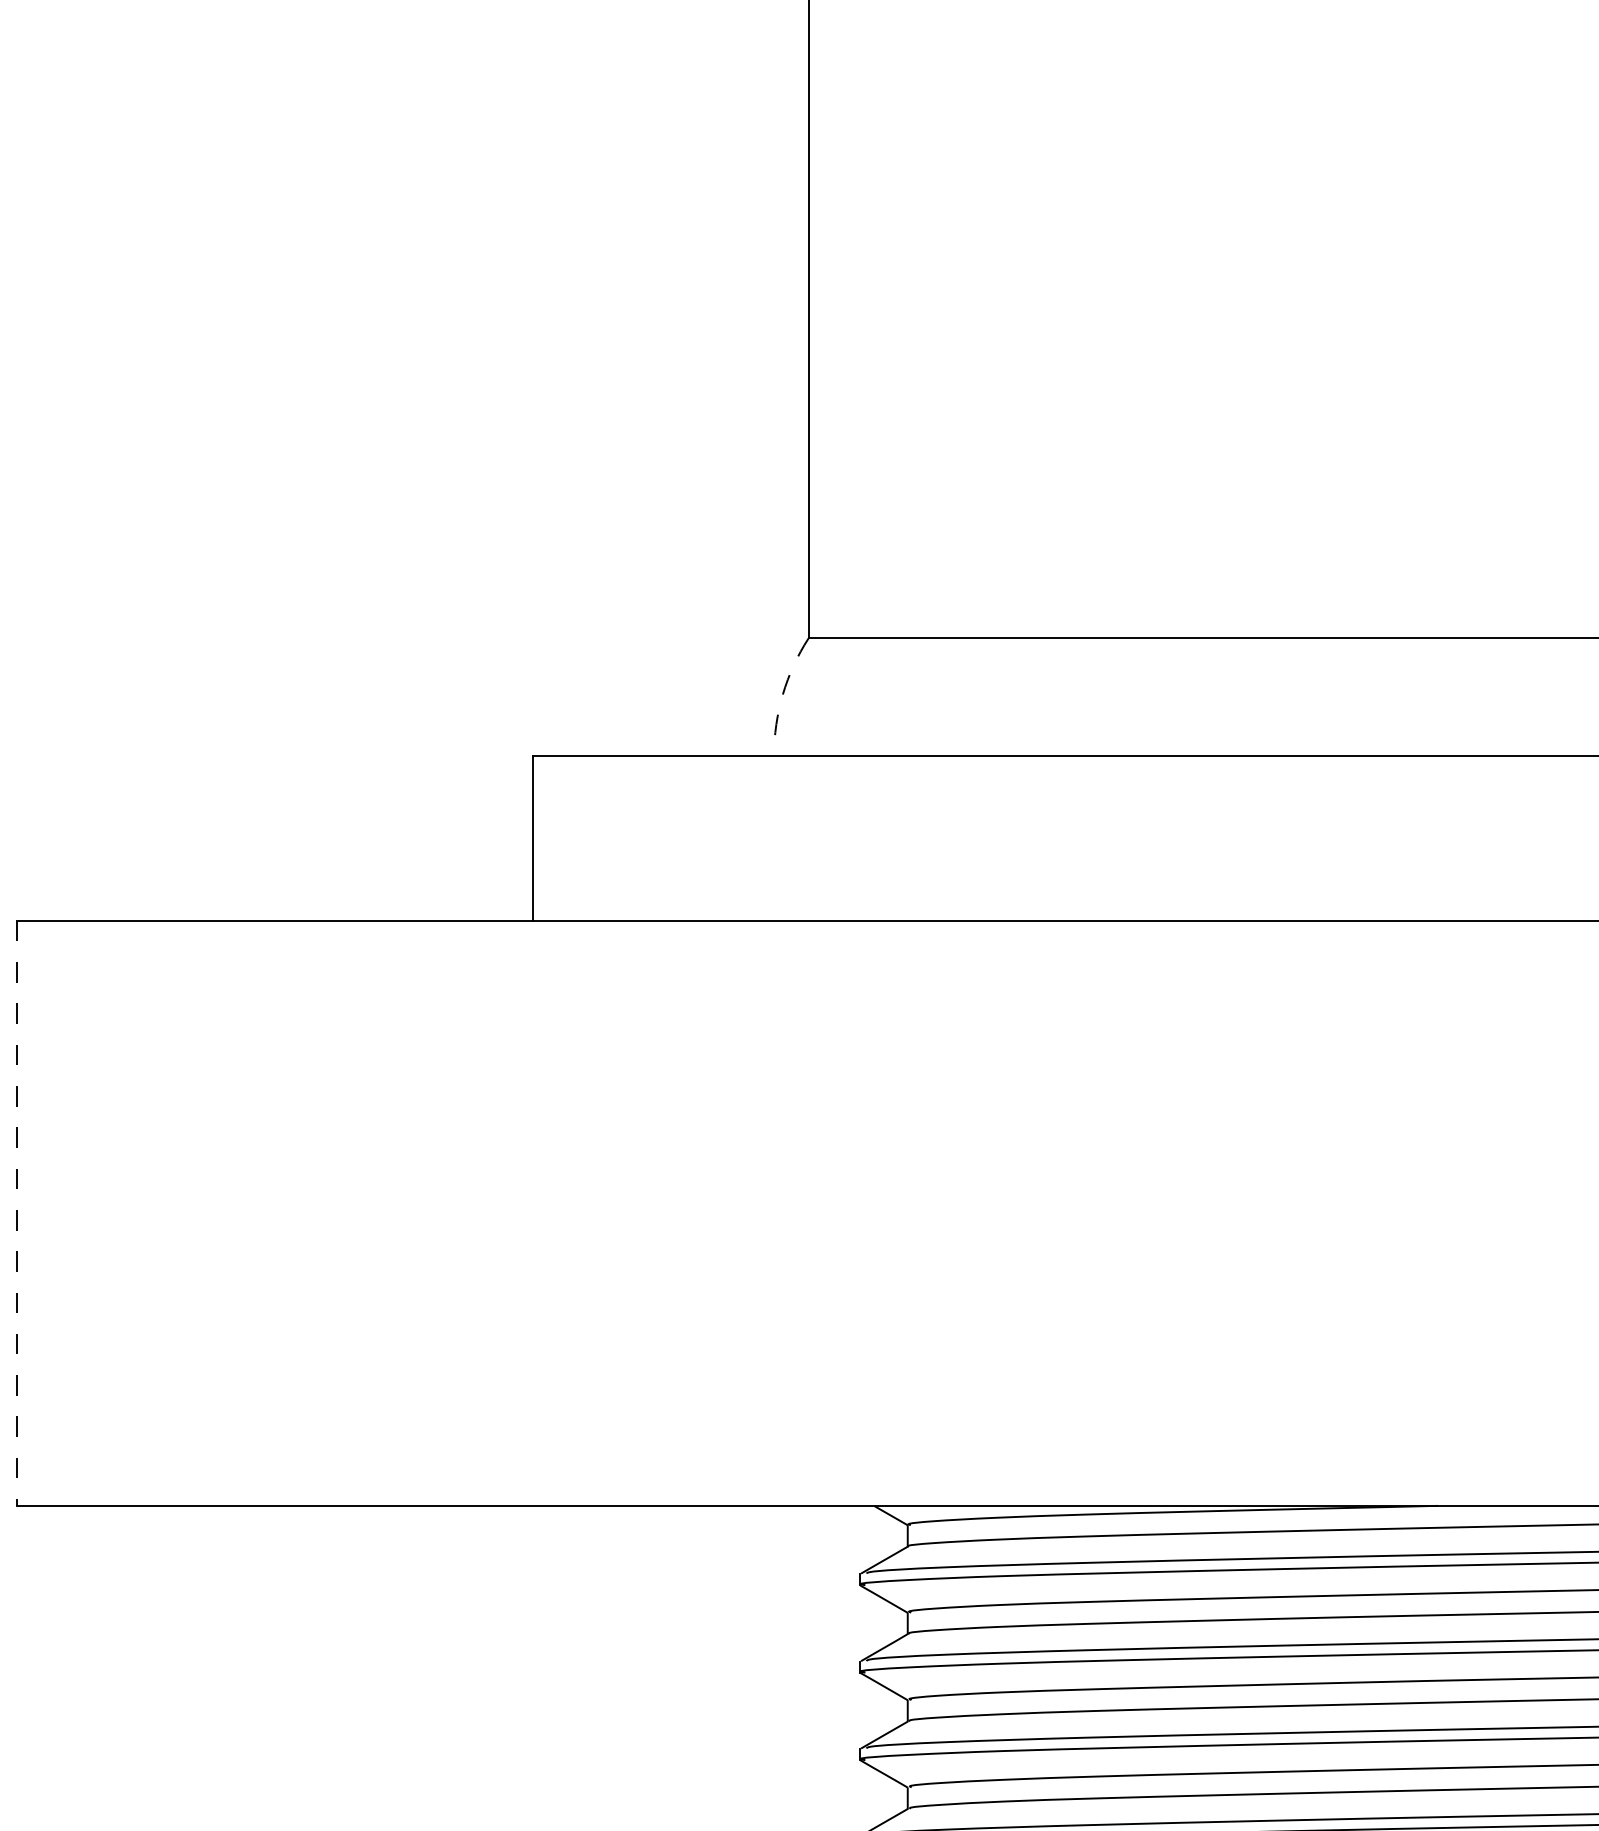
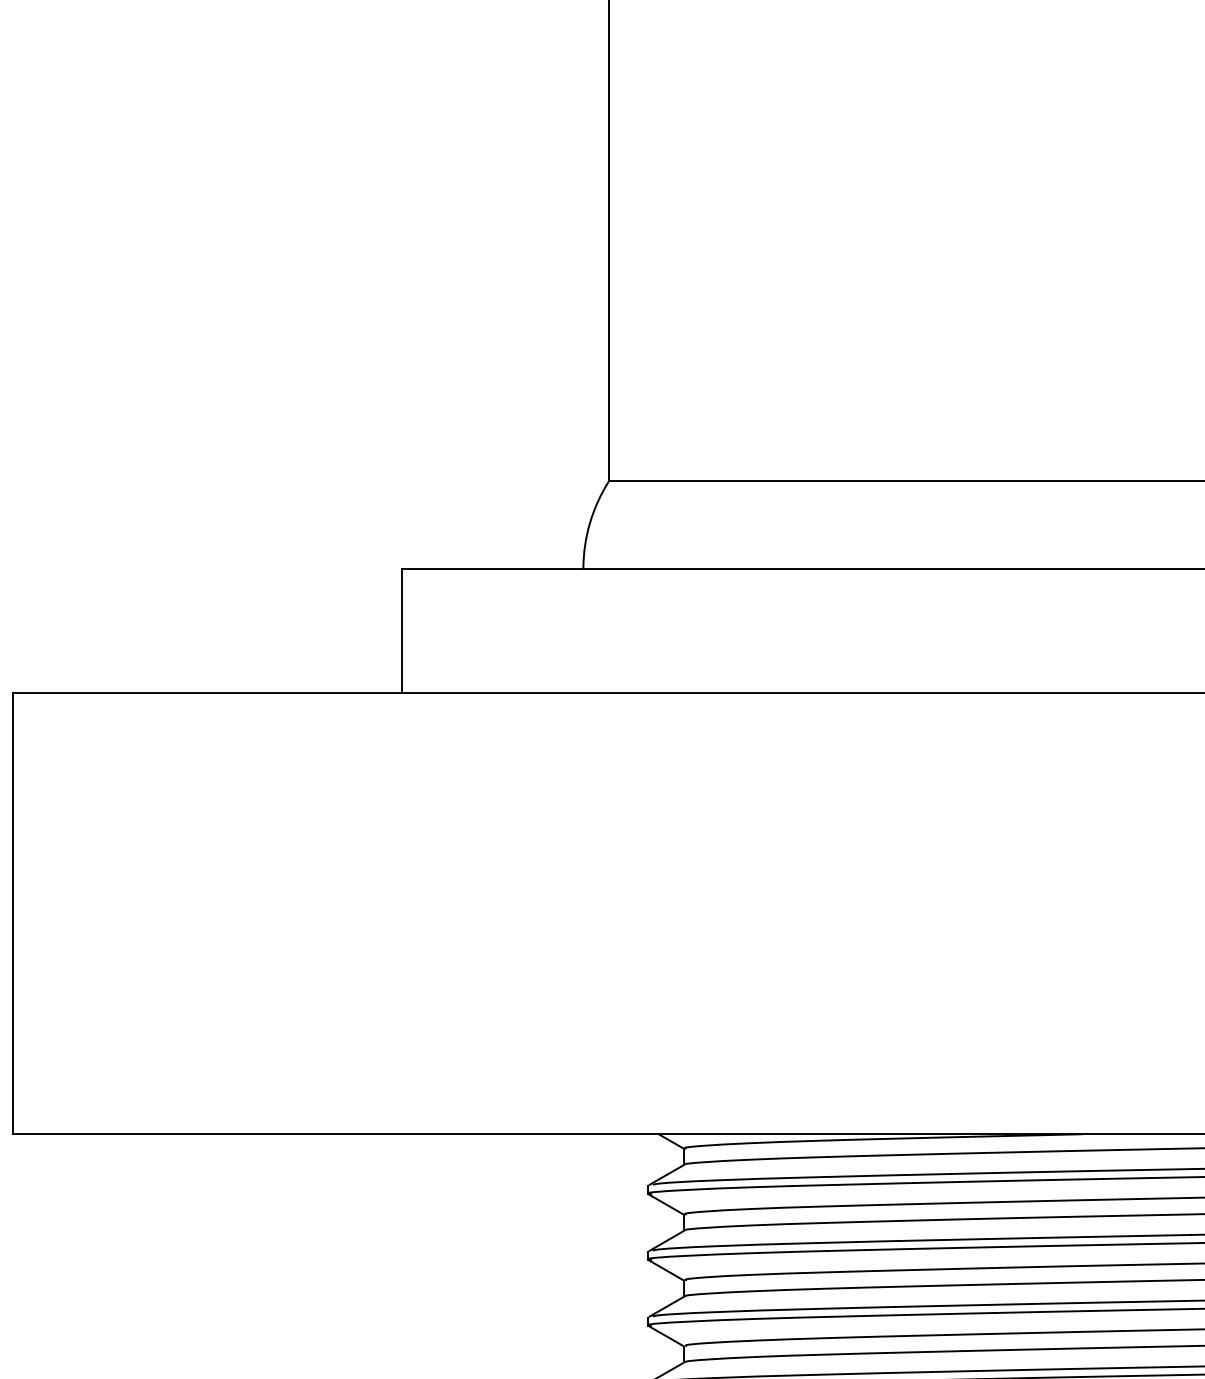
arc: (782, 694) -> (589, 523), dashed -> solid
line: (16, 1213) -> (12, 913), dashed -> solid

